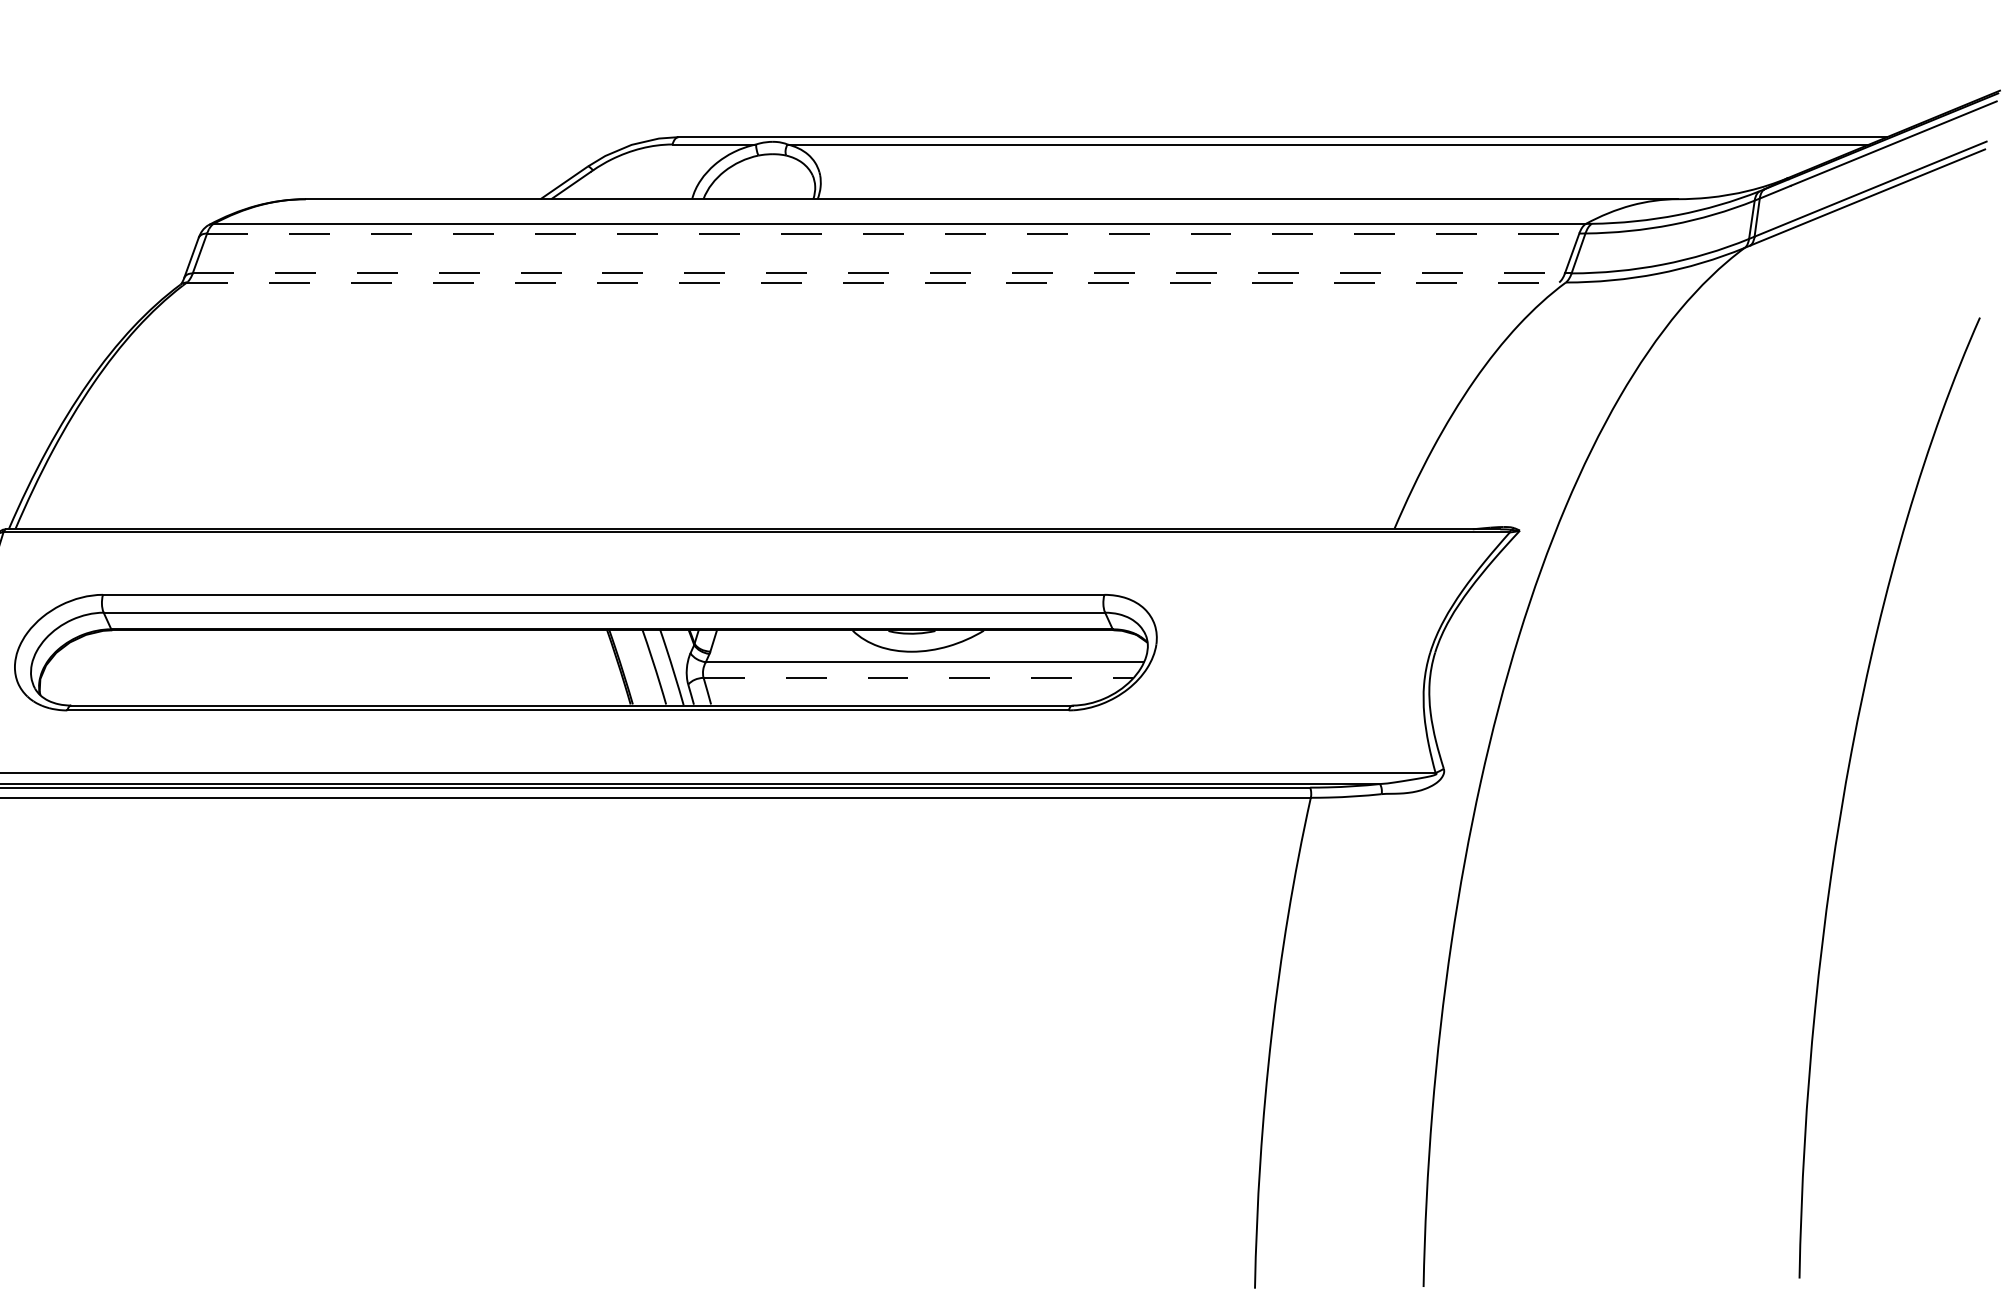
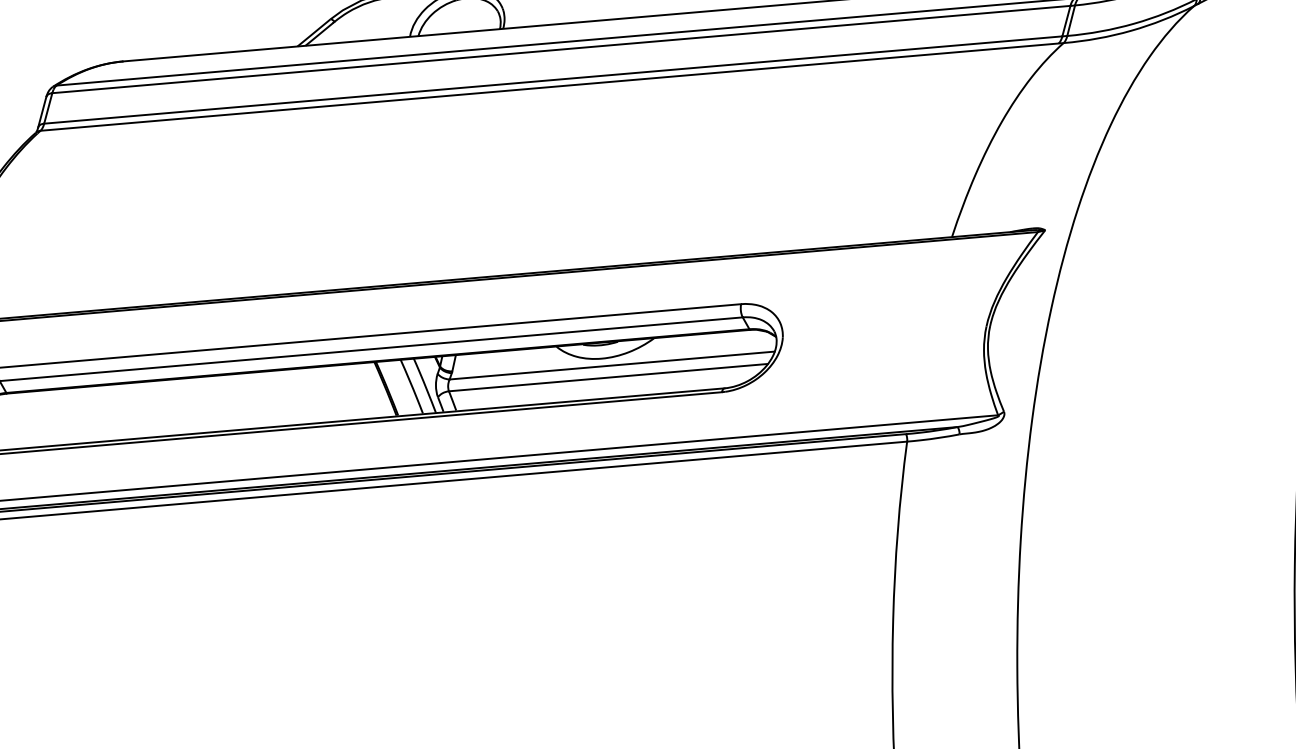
line: (893, 233) -> (561, 49), dashed -> solid
line: (879, 273) -> (553, 80), dashed -> solid
line: (876, 282) -> (552, 86), dashed -> solid
line: (918, 677) -> (608, 377), dashed -> solid

